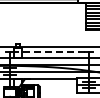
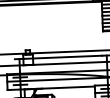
line: (48, 51) -> (62, 56), dashed -> solid

